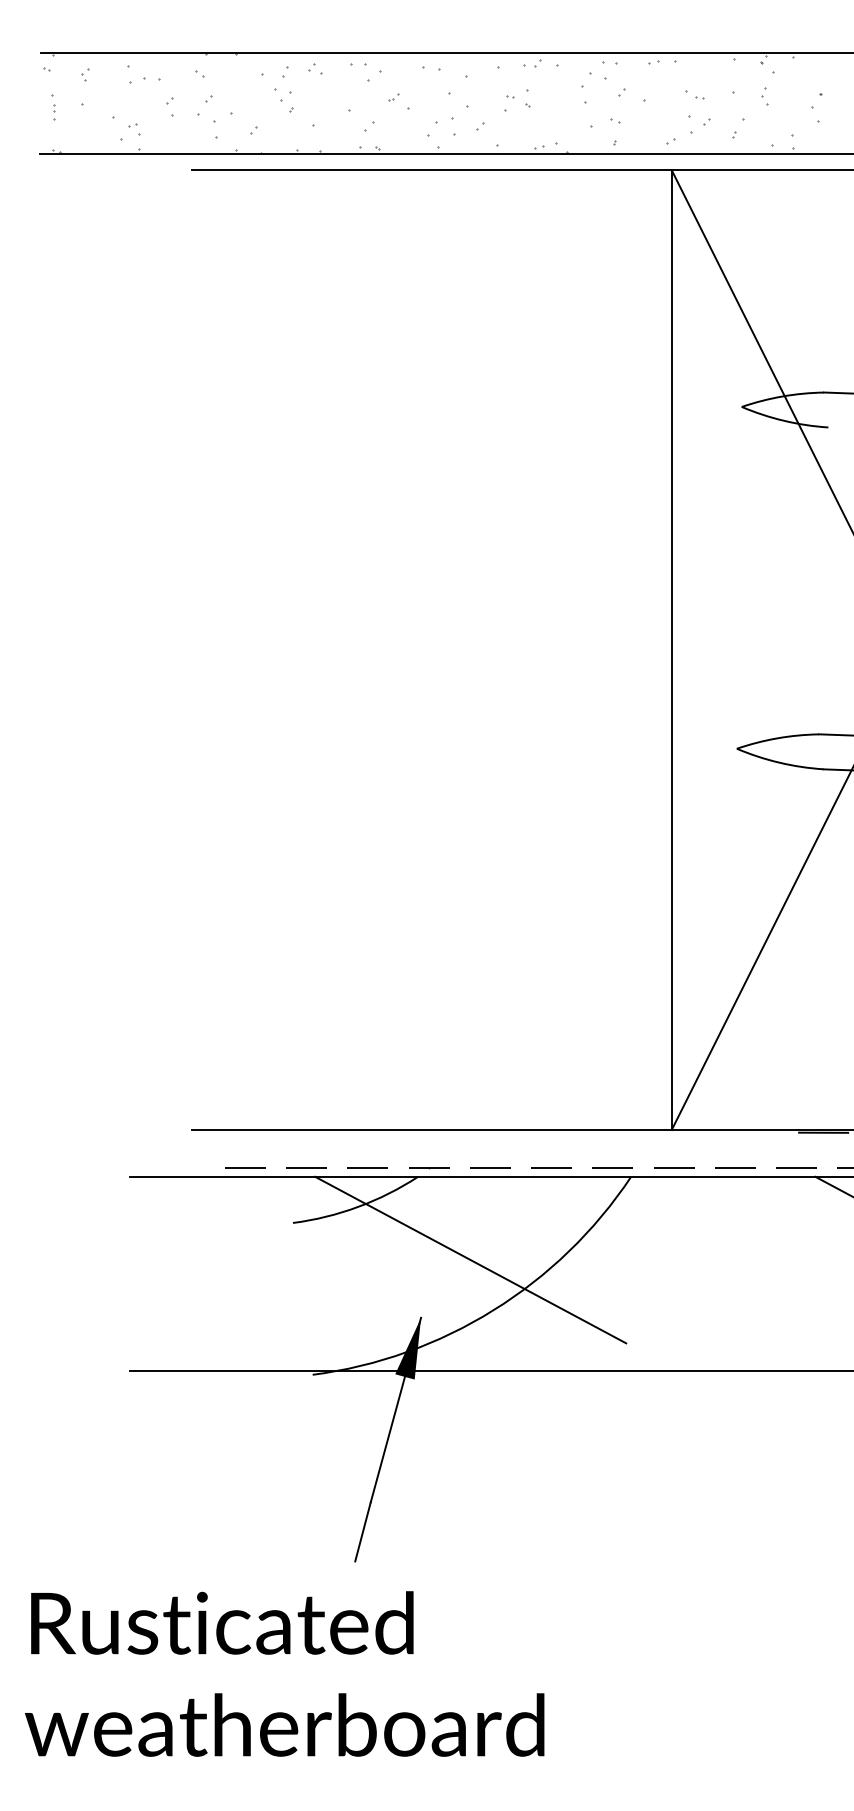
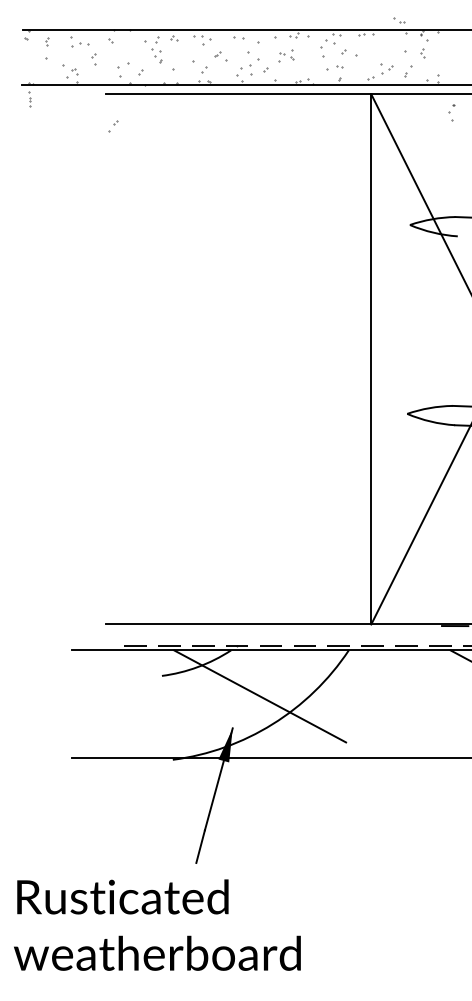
part: (695, 94) -> (399, 20), moved
part: (205, 105) -> (113, 126), moved
part: (53, 107) -> (29, 99), moved
part: (816, 107) -> (451, 112), moved

